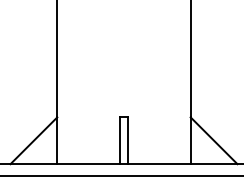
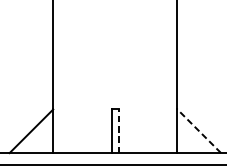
line: (127, 140) -> (118, 131), solid -> dashed
line: (213, 140) -> (198, 131), solid -> dashed

